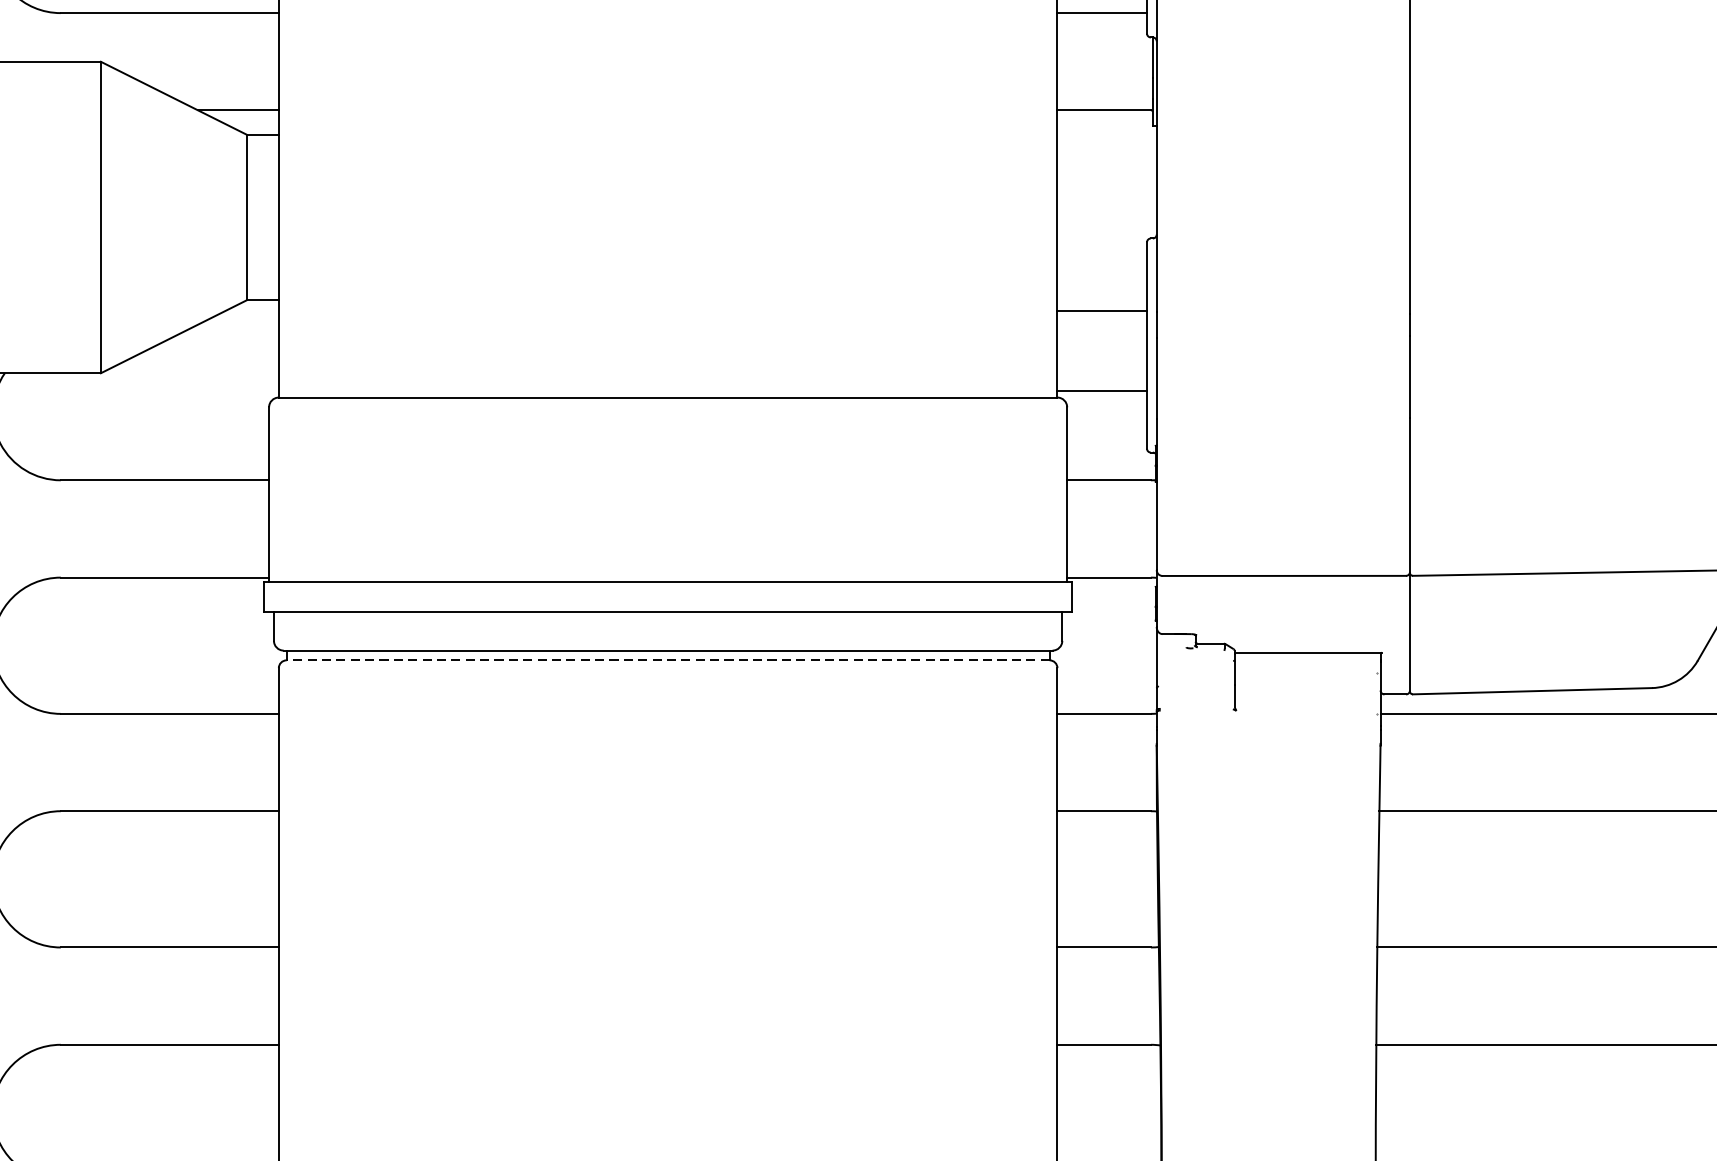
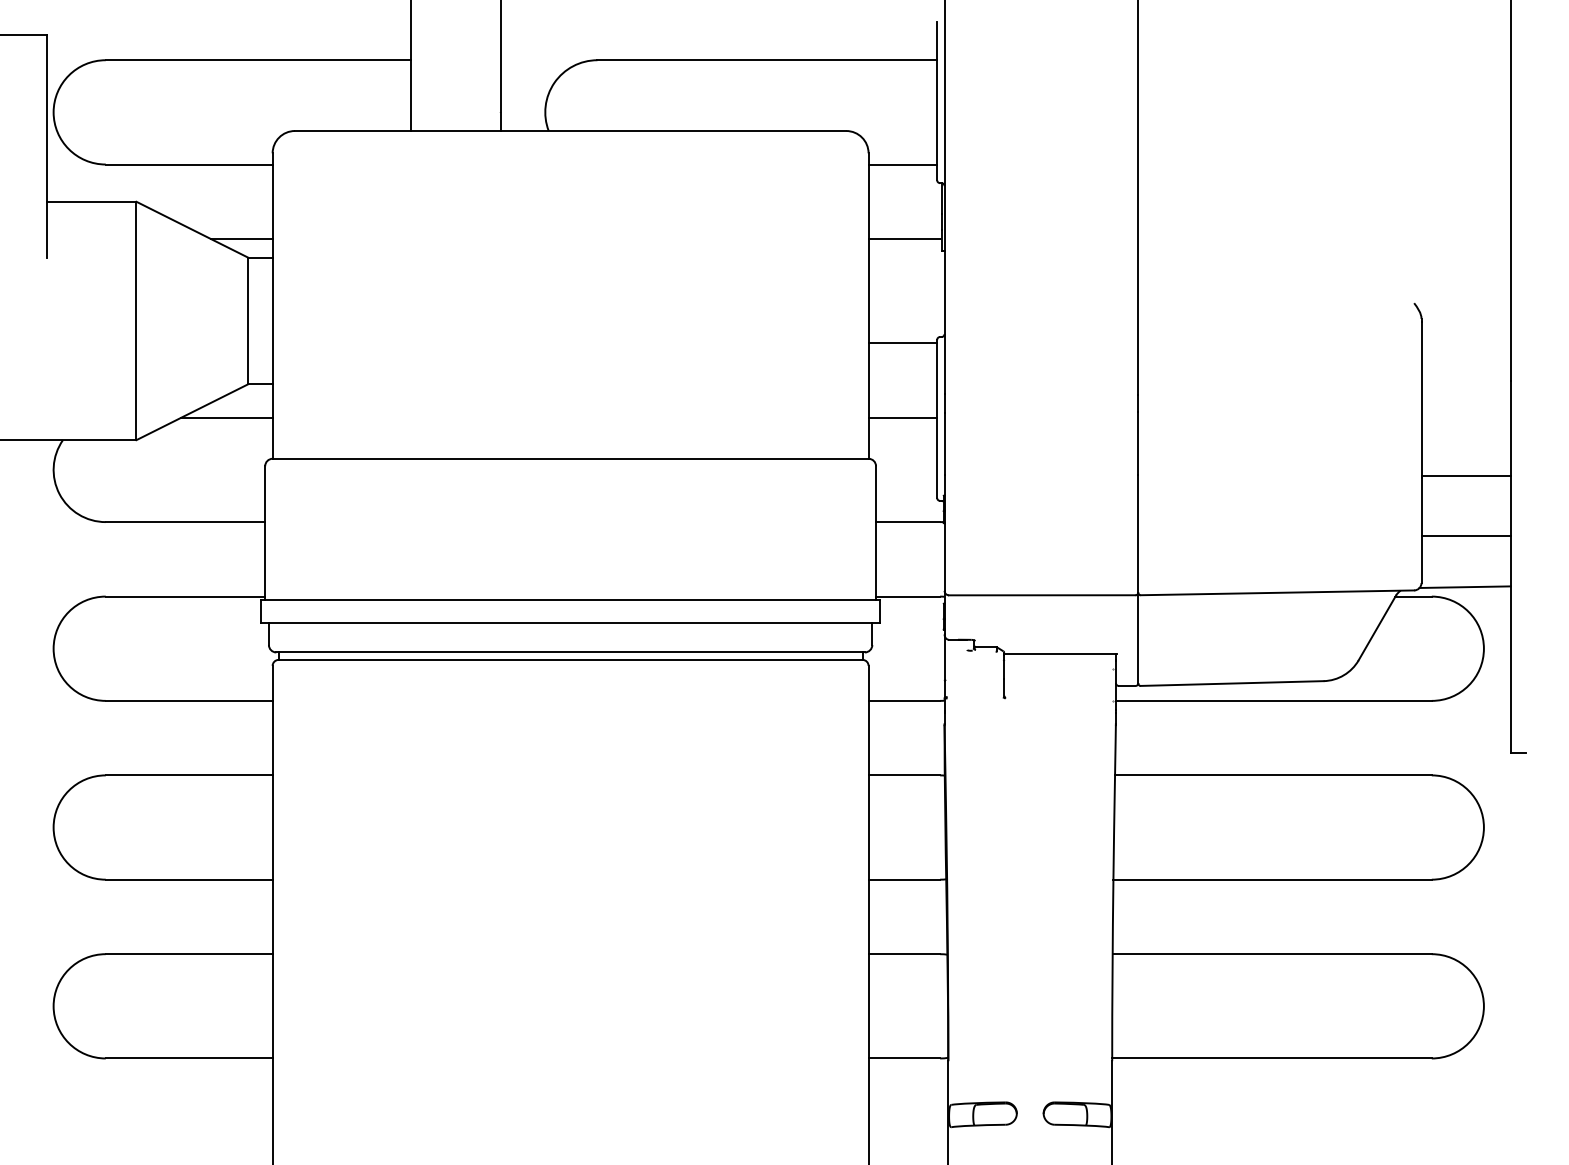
line: (1101, 310) -> (902, 343), moved
line: (218, 343) -> (226, 417), added
line: (1101, 390) -> (902, 417), moved
line: (667, 659) -> (570, 659), dashed -> solid

